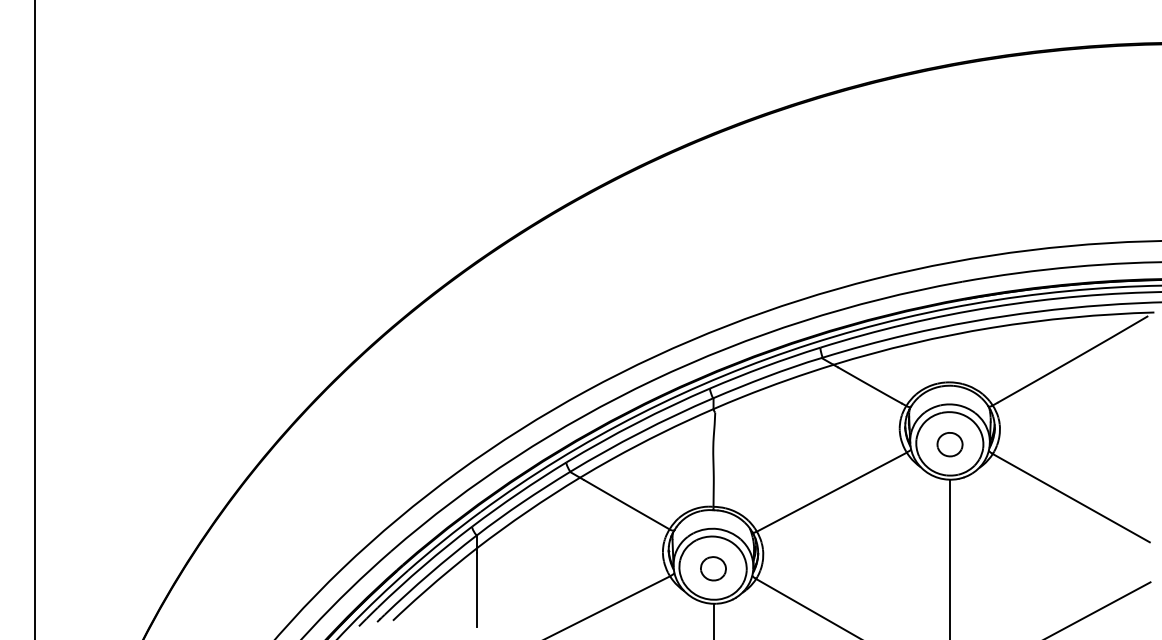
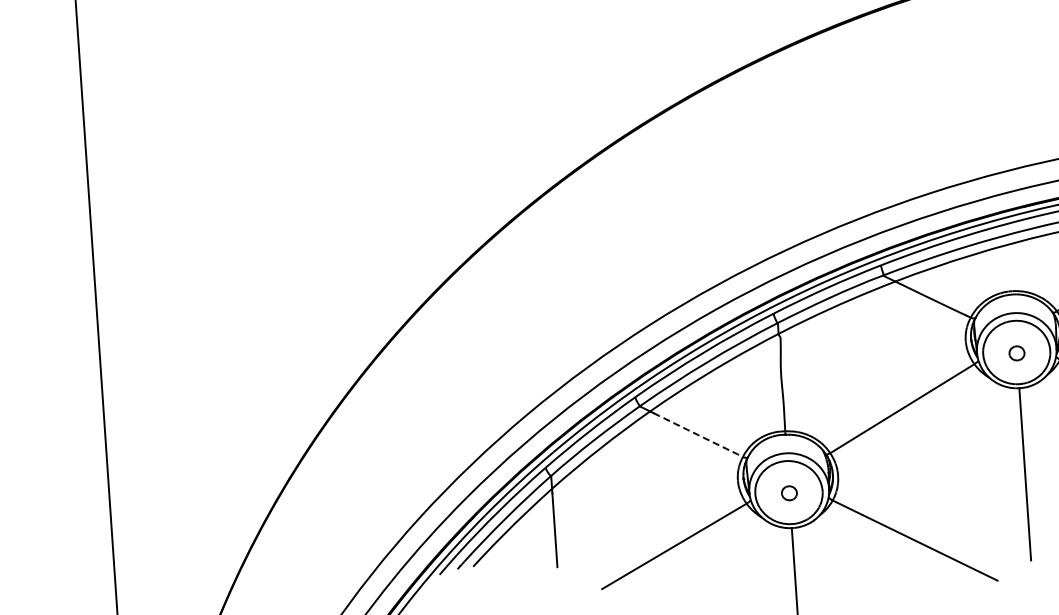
part: (949, 444) -> (1016, 353), size x0.6
arc: (626, 504) -> (698, 434), solid -> dashed
part: (713, 568) -> (789, 492), size x0.6

